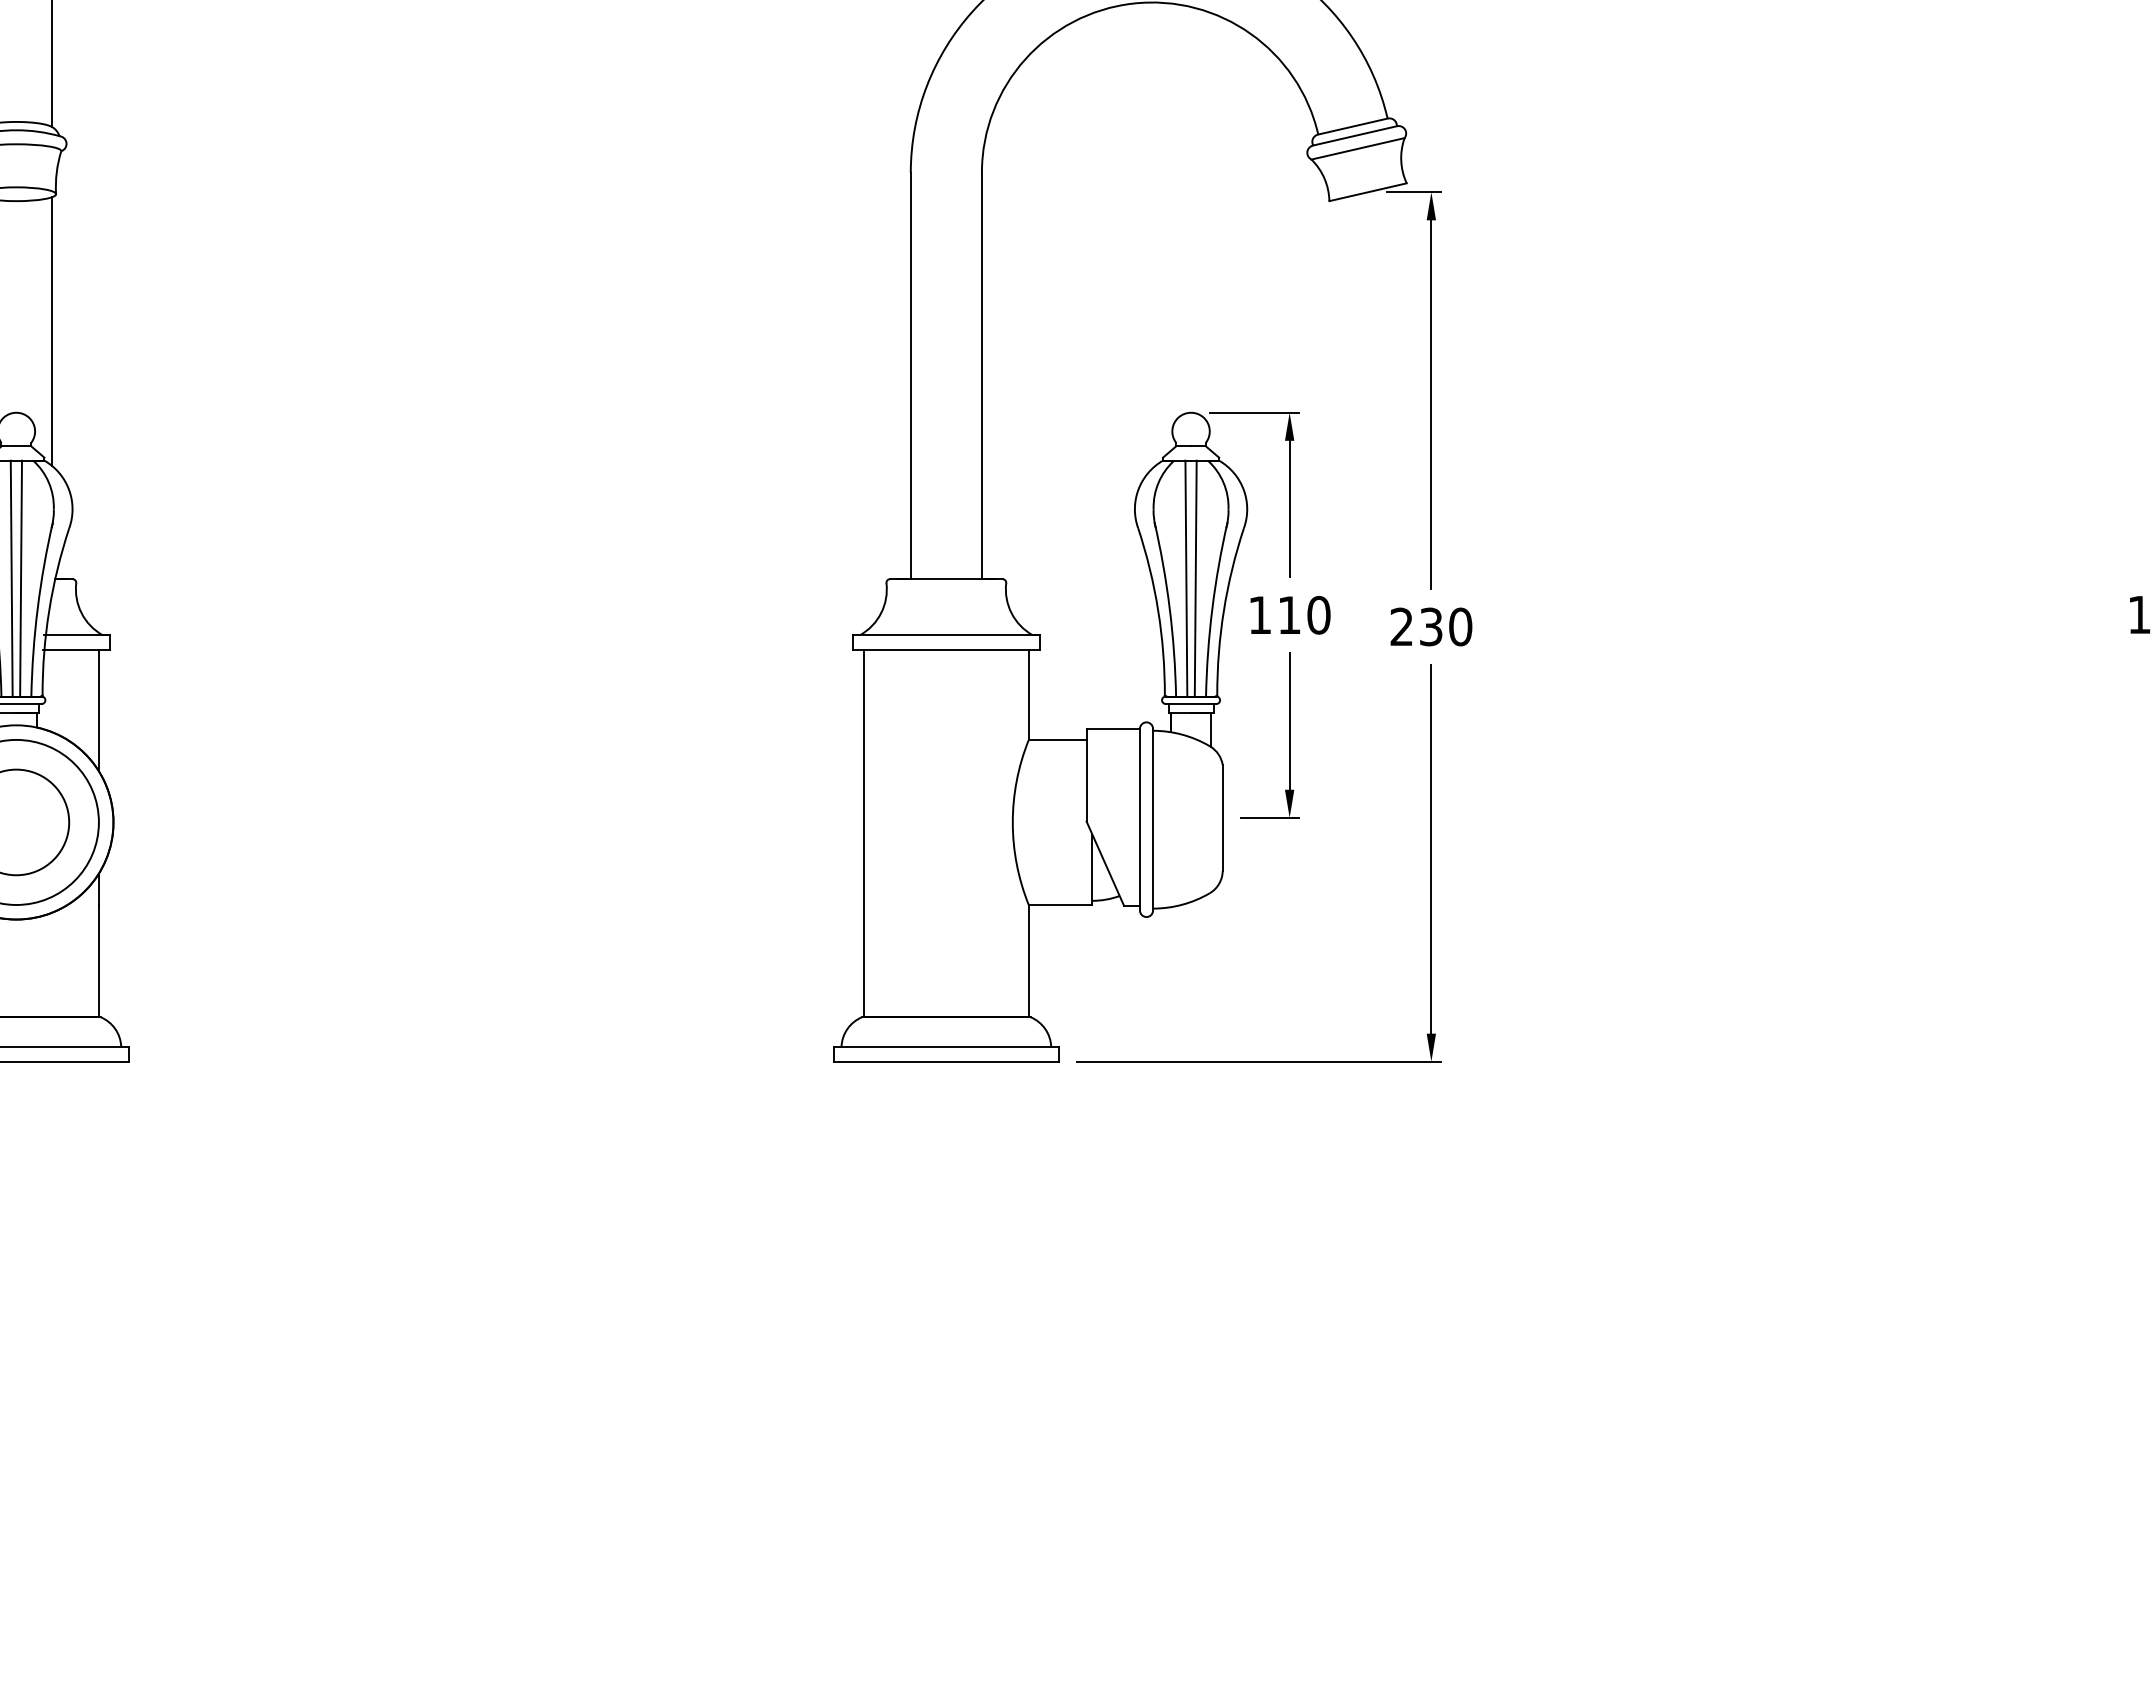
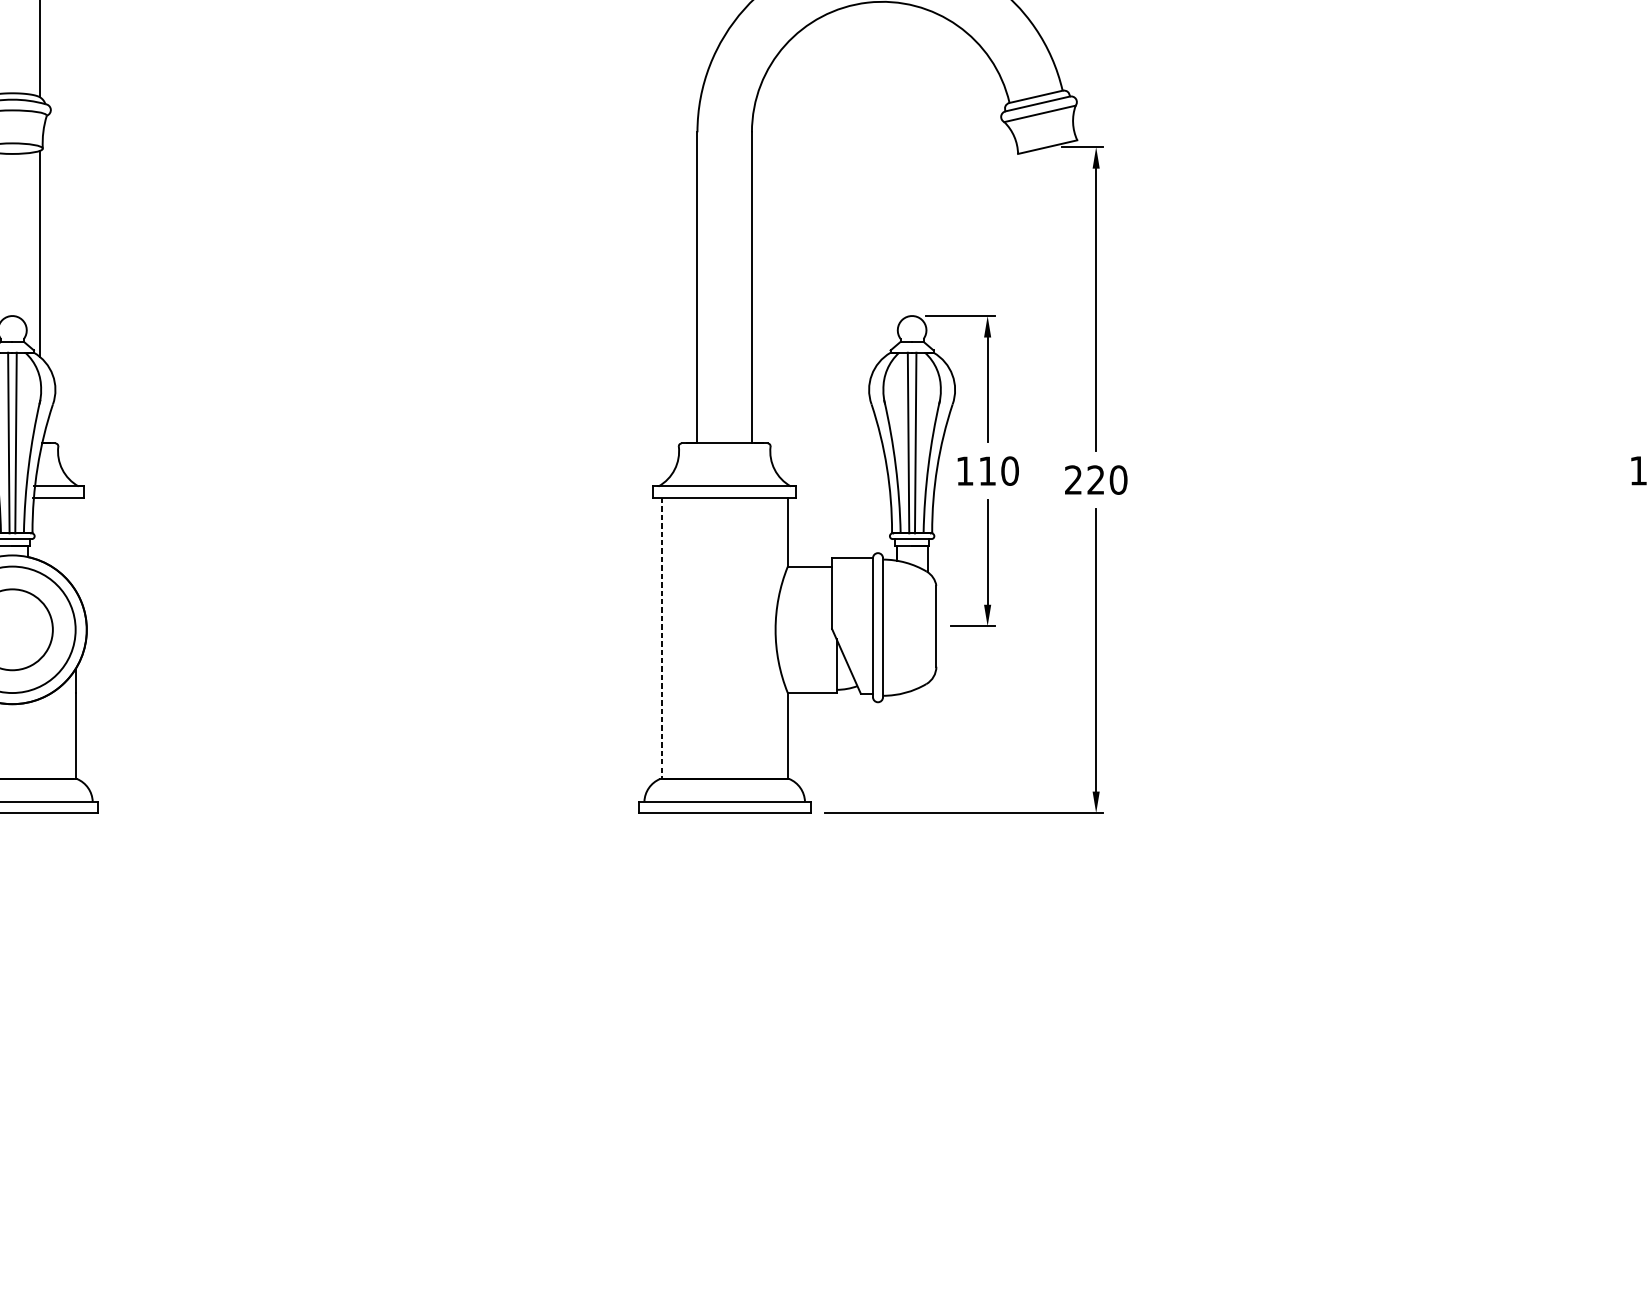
text: (1431, 626) -> (1096, 479), 230 -> 220
line: (98, 710) -> (75, 544), removed
line: (863, 834) -> (661, 639), solid -> dashed

